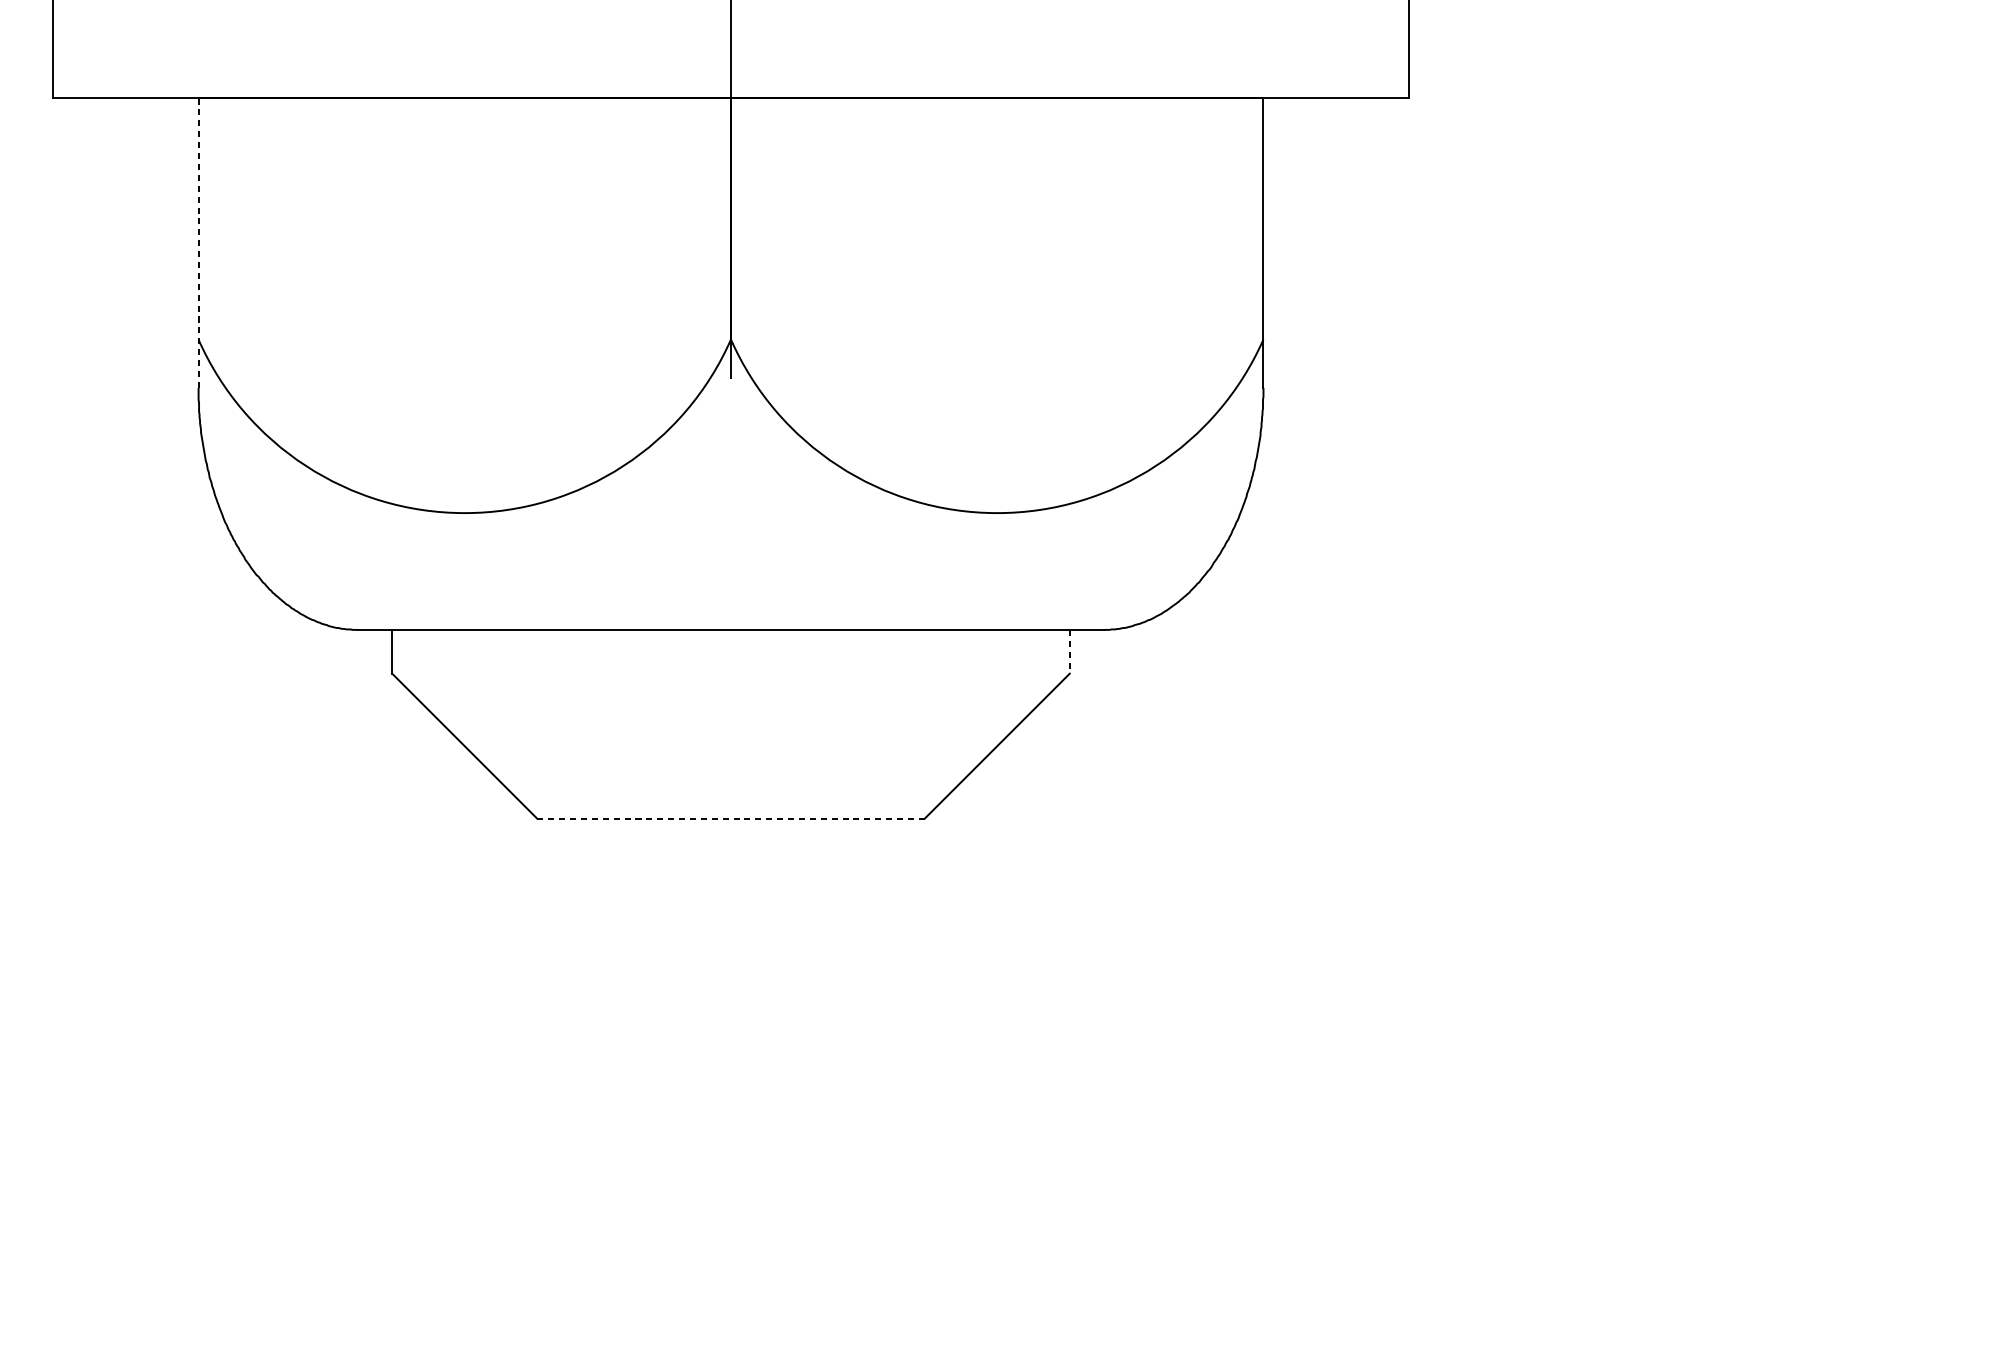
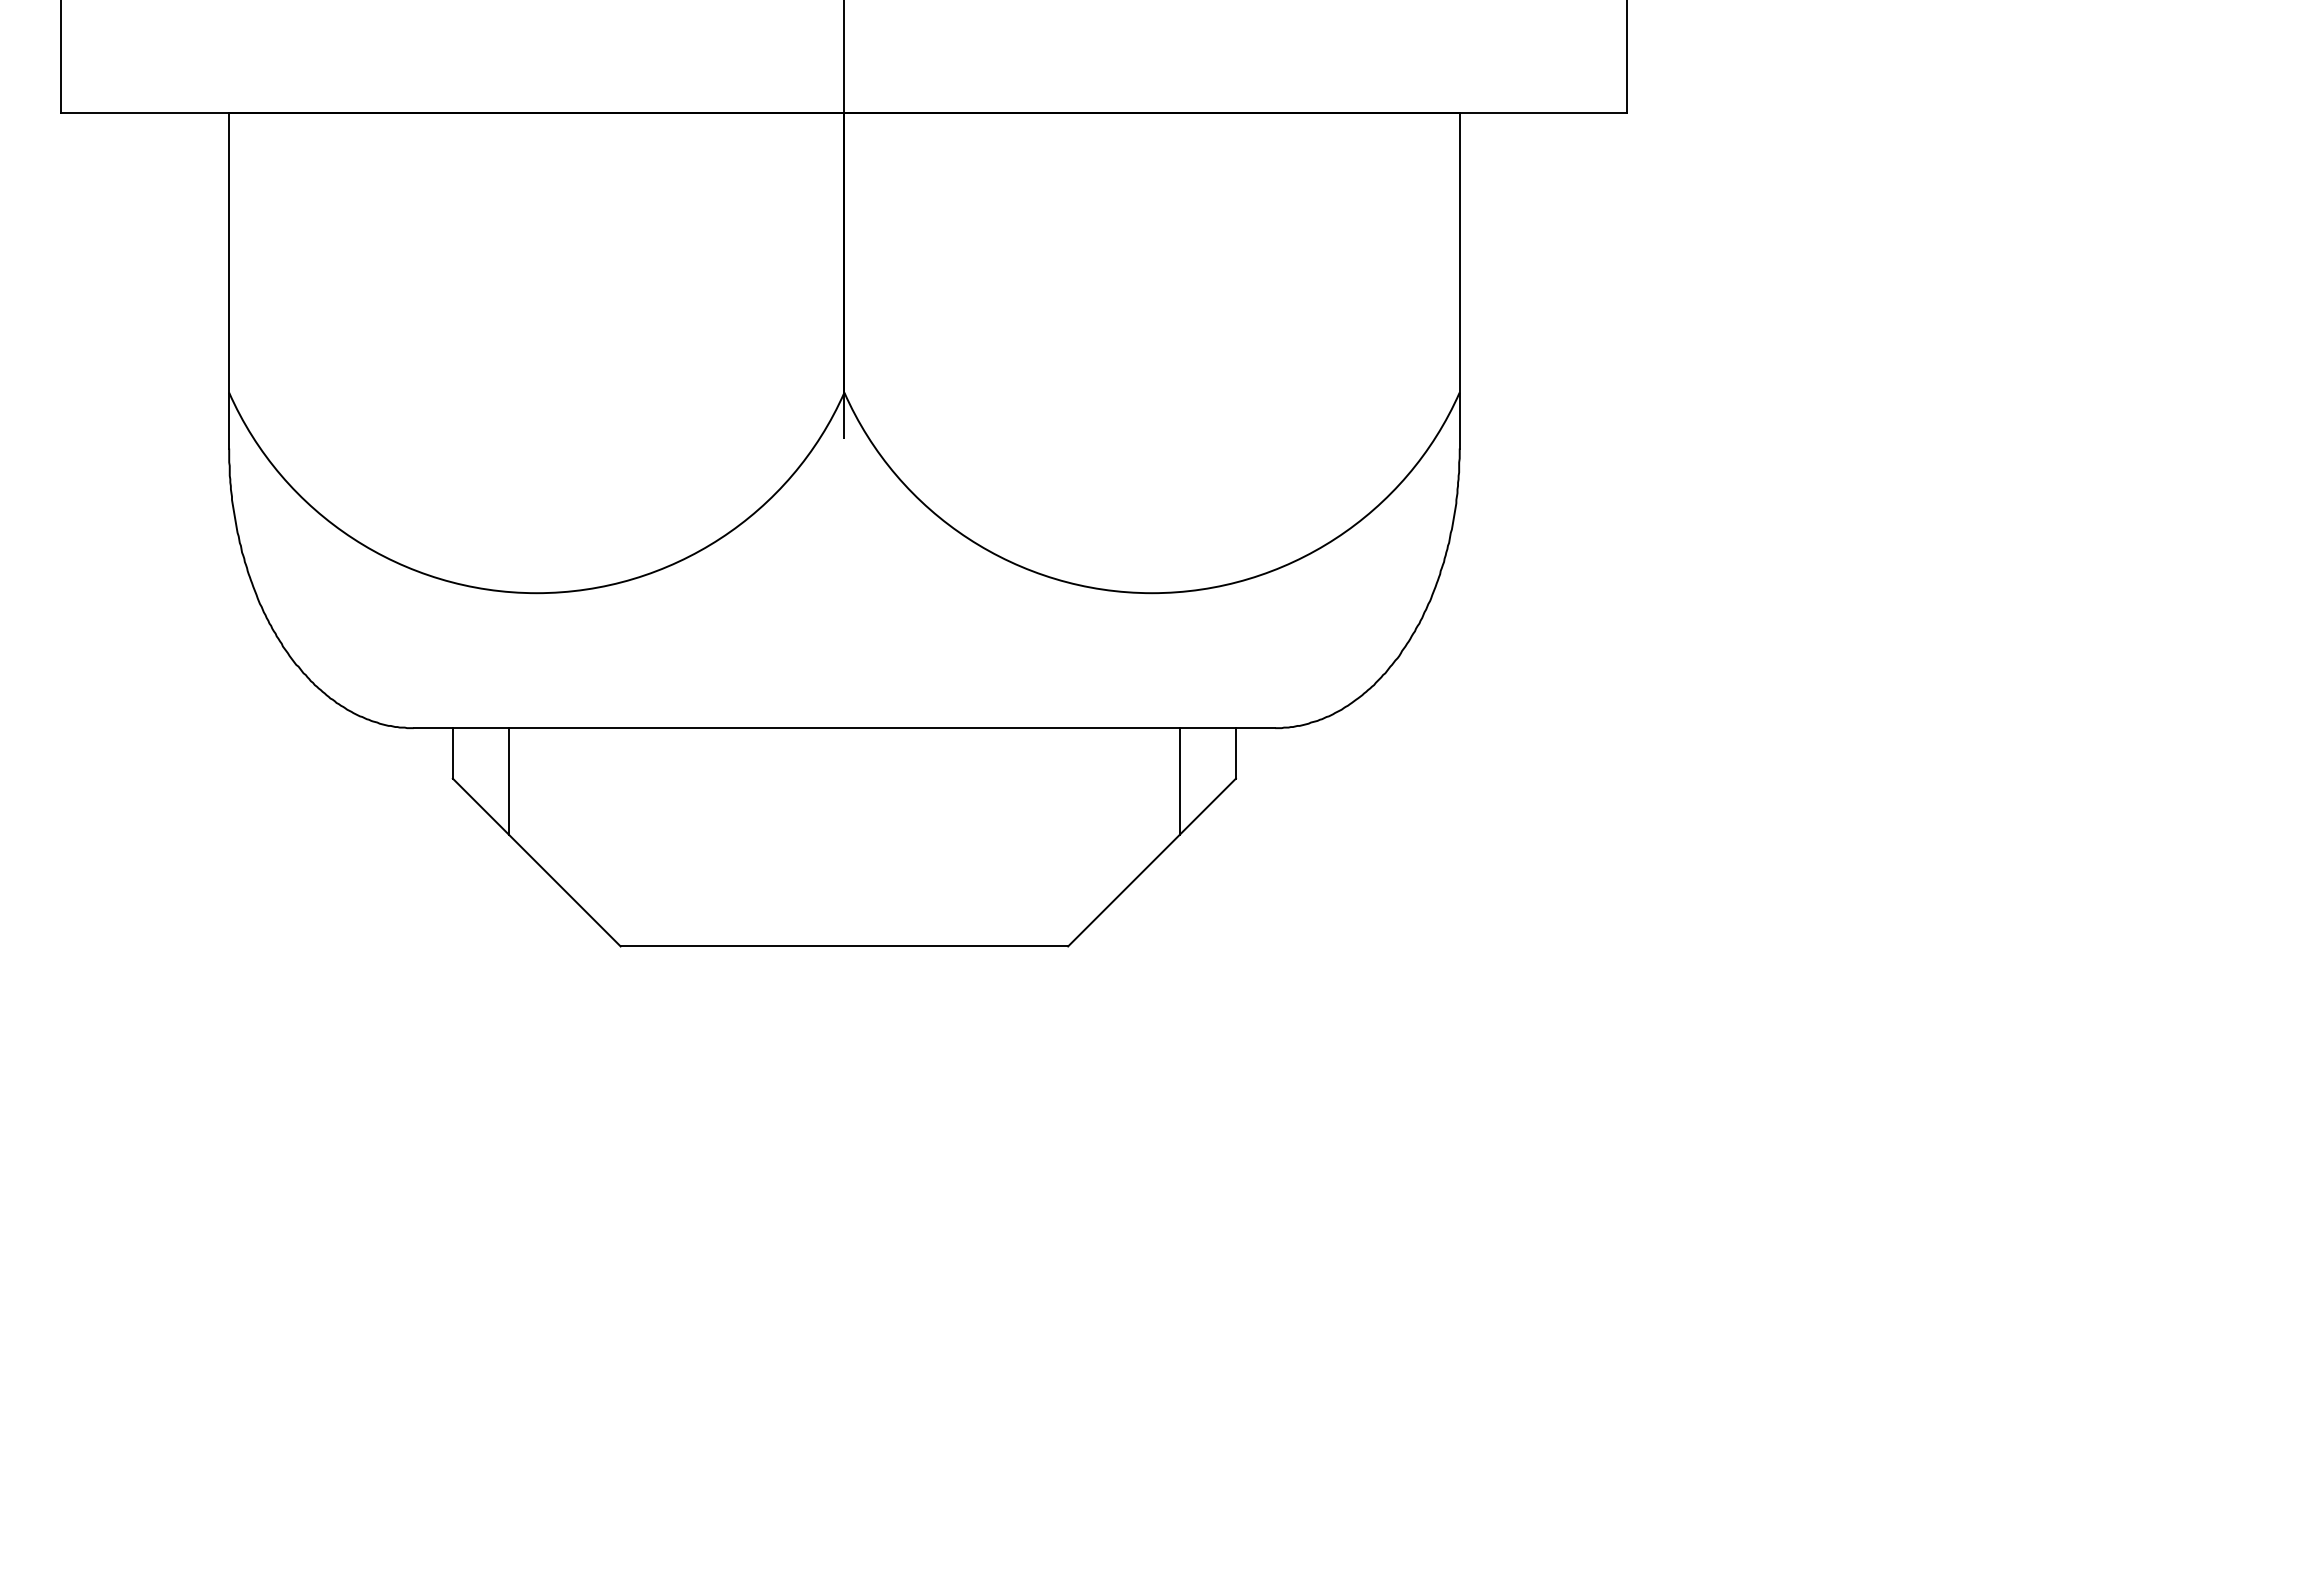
line: (198, 242) -> (229, 280), dashed -> solid
line: (1069, 651) -> (1235, 753), dashed -> solid
line: (440, 676) -> (508, 781), added
line: (1021, 676) -> (1180, 781), added
line: (731, 818) -> (844, 946), dashed -> solid

